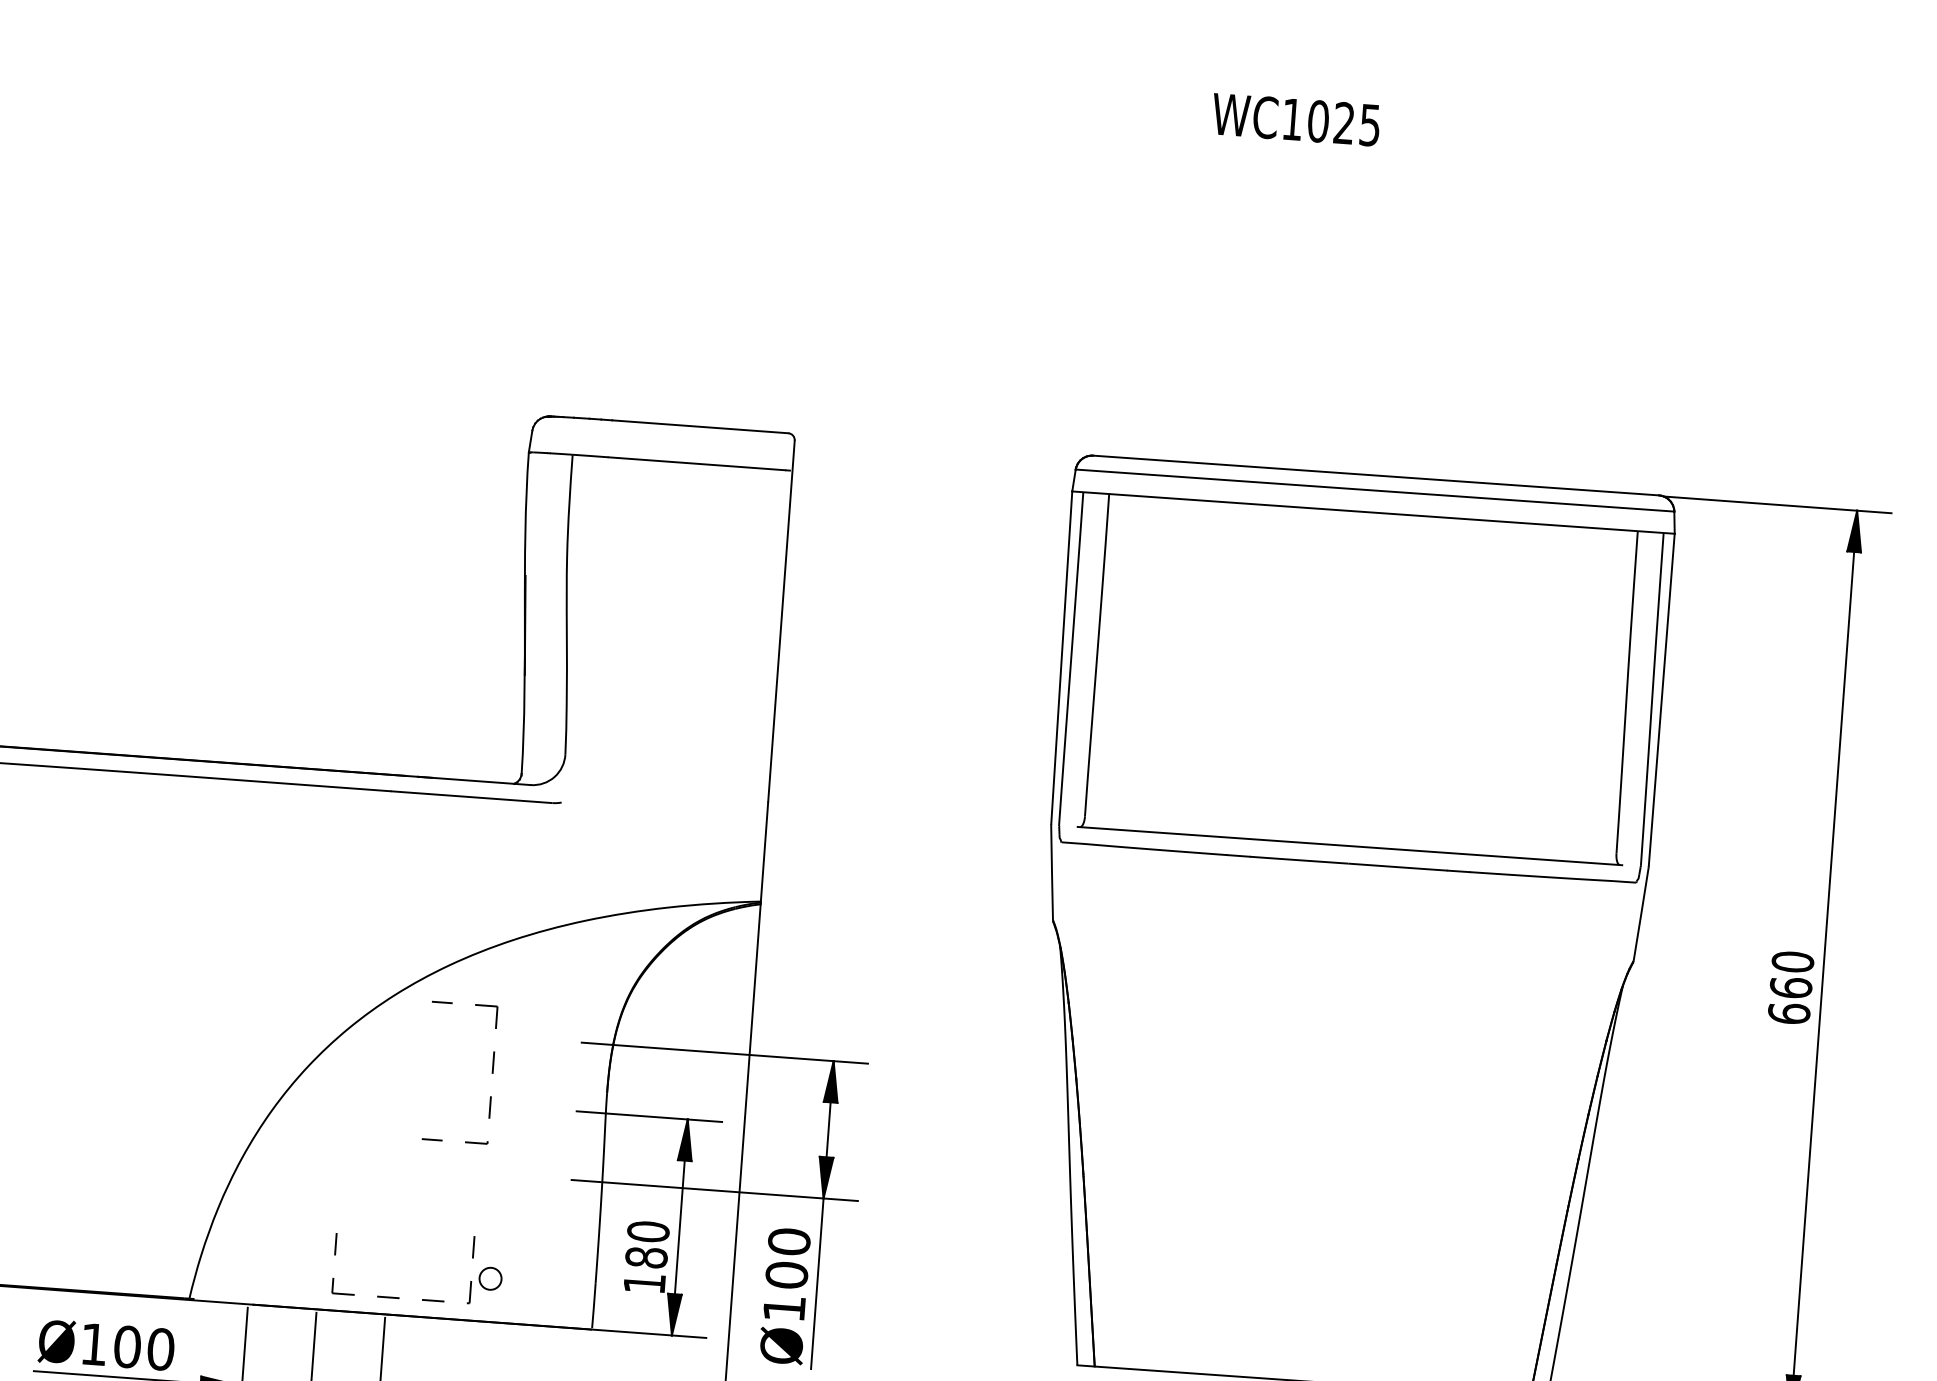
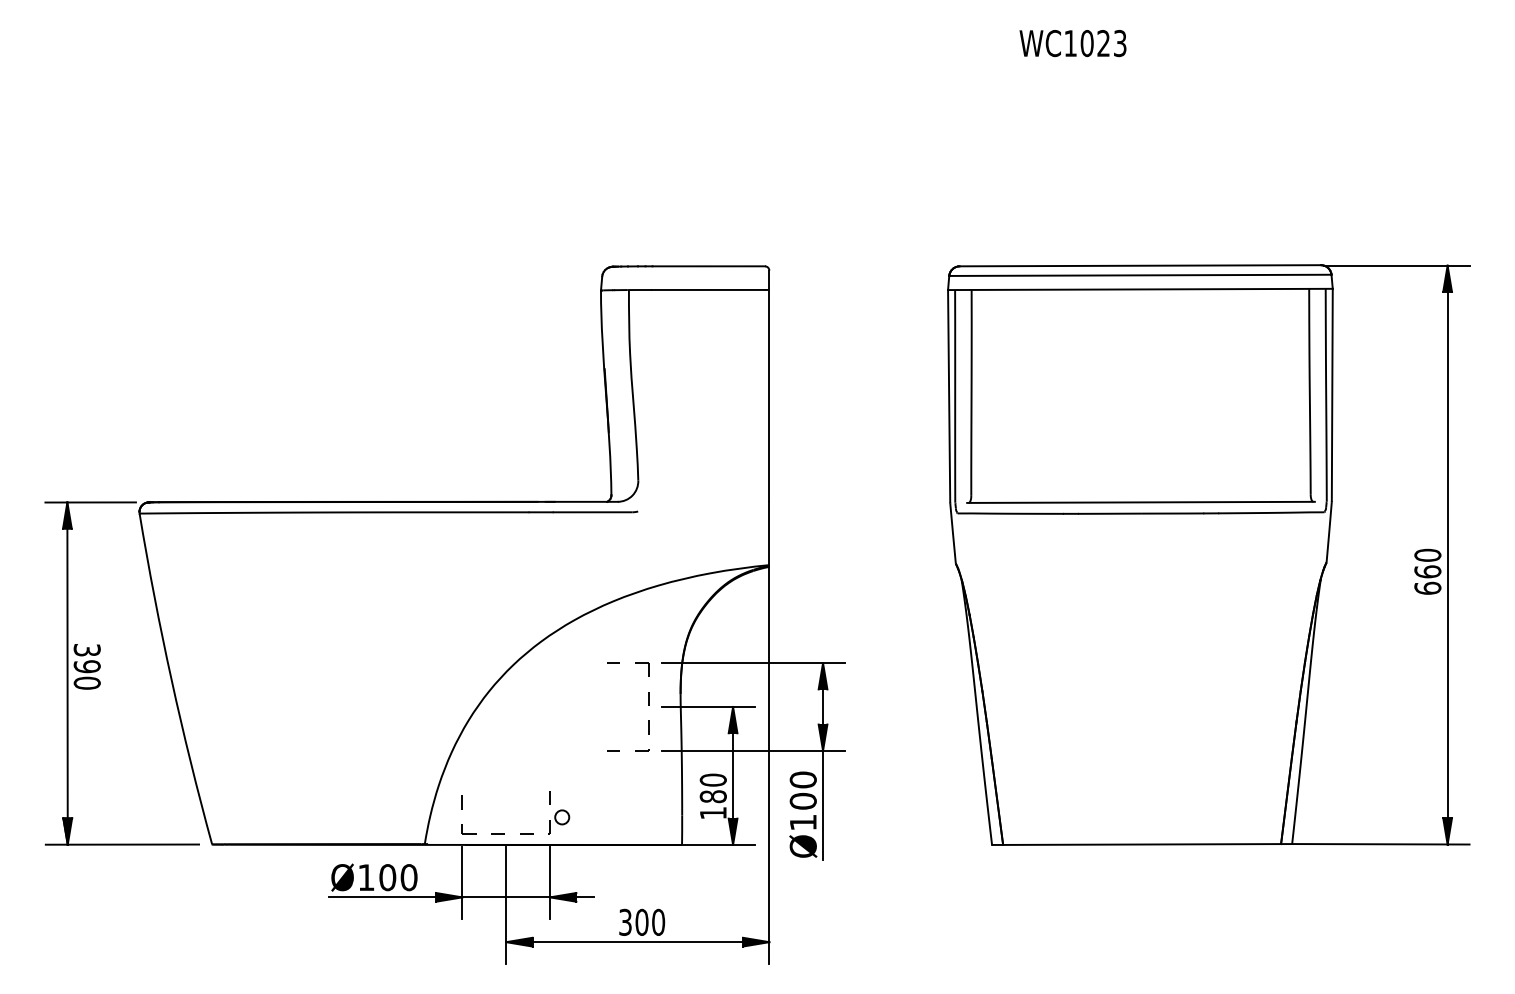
text: (1370, 123) -> (1120, 42), WC1025 -> WC1023
part: (491, 1072) -> (648, 705), moved
part: (423, 1299) -> (520, 833), moved

